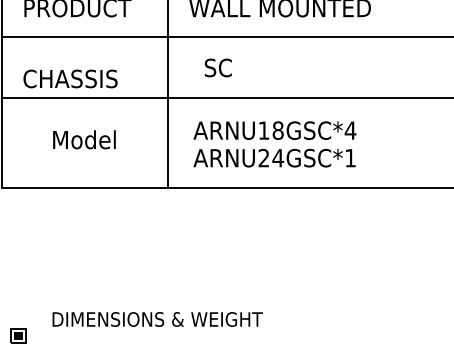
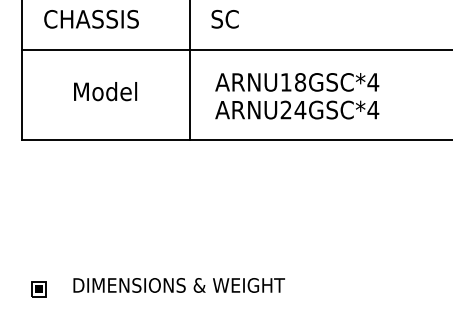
text: (217, 67) -> (224, 18), moved
text: (70, 78) -> (91, 18), moved
text: (350, 158) -> (373, 110), ARNU24GSC*1 -> ARNU24GSC*4
text: (157, 319) -> (179, 285), moved

